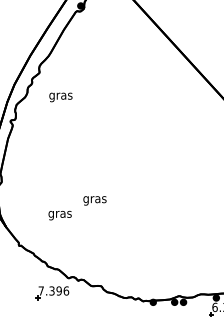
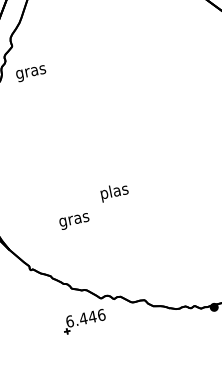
text: (60, 97) -> (30, 73), moved
text: (94, 199) -> (113, 192), gras -> plas
text: (50, 290) -> (81, 318), 7.396 -> 6.446

